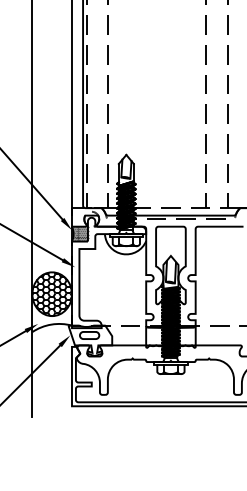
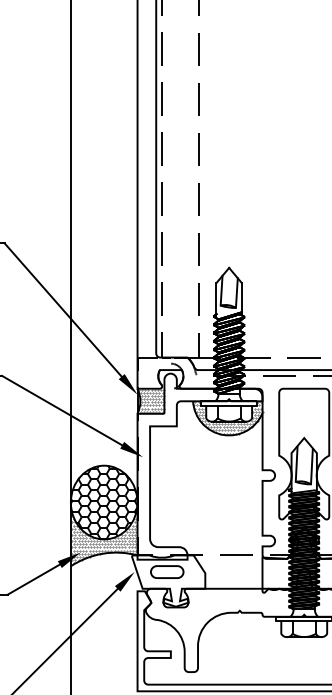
hatch: (125, 243) -> (227, 417), added
hatch: (52, 315) -> (104, 538), added

